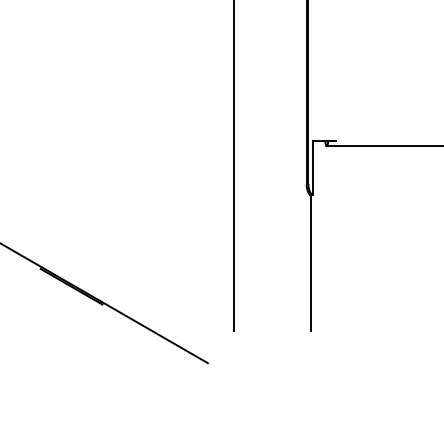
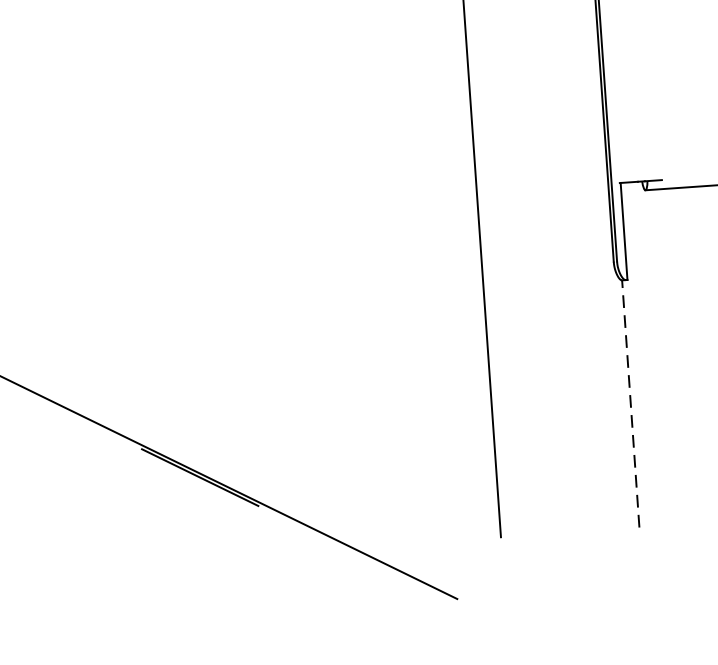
line: (310, 262) -> (630, 403), solid -> dashed

